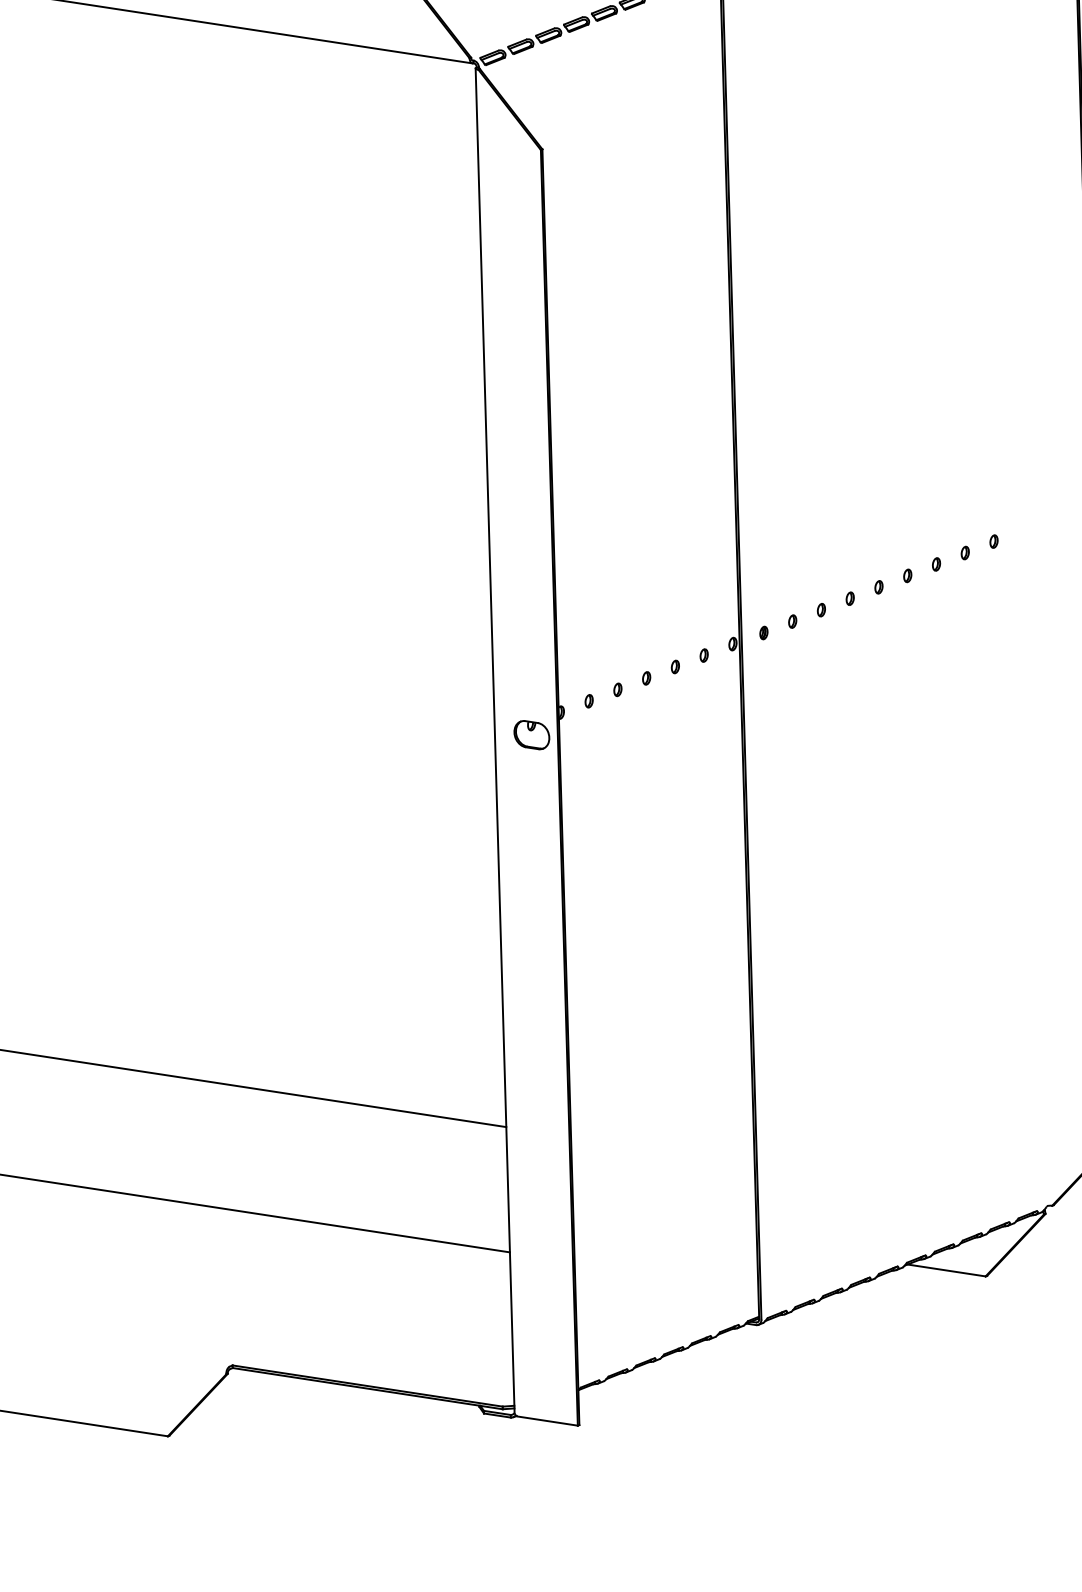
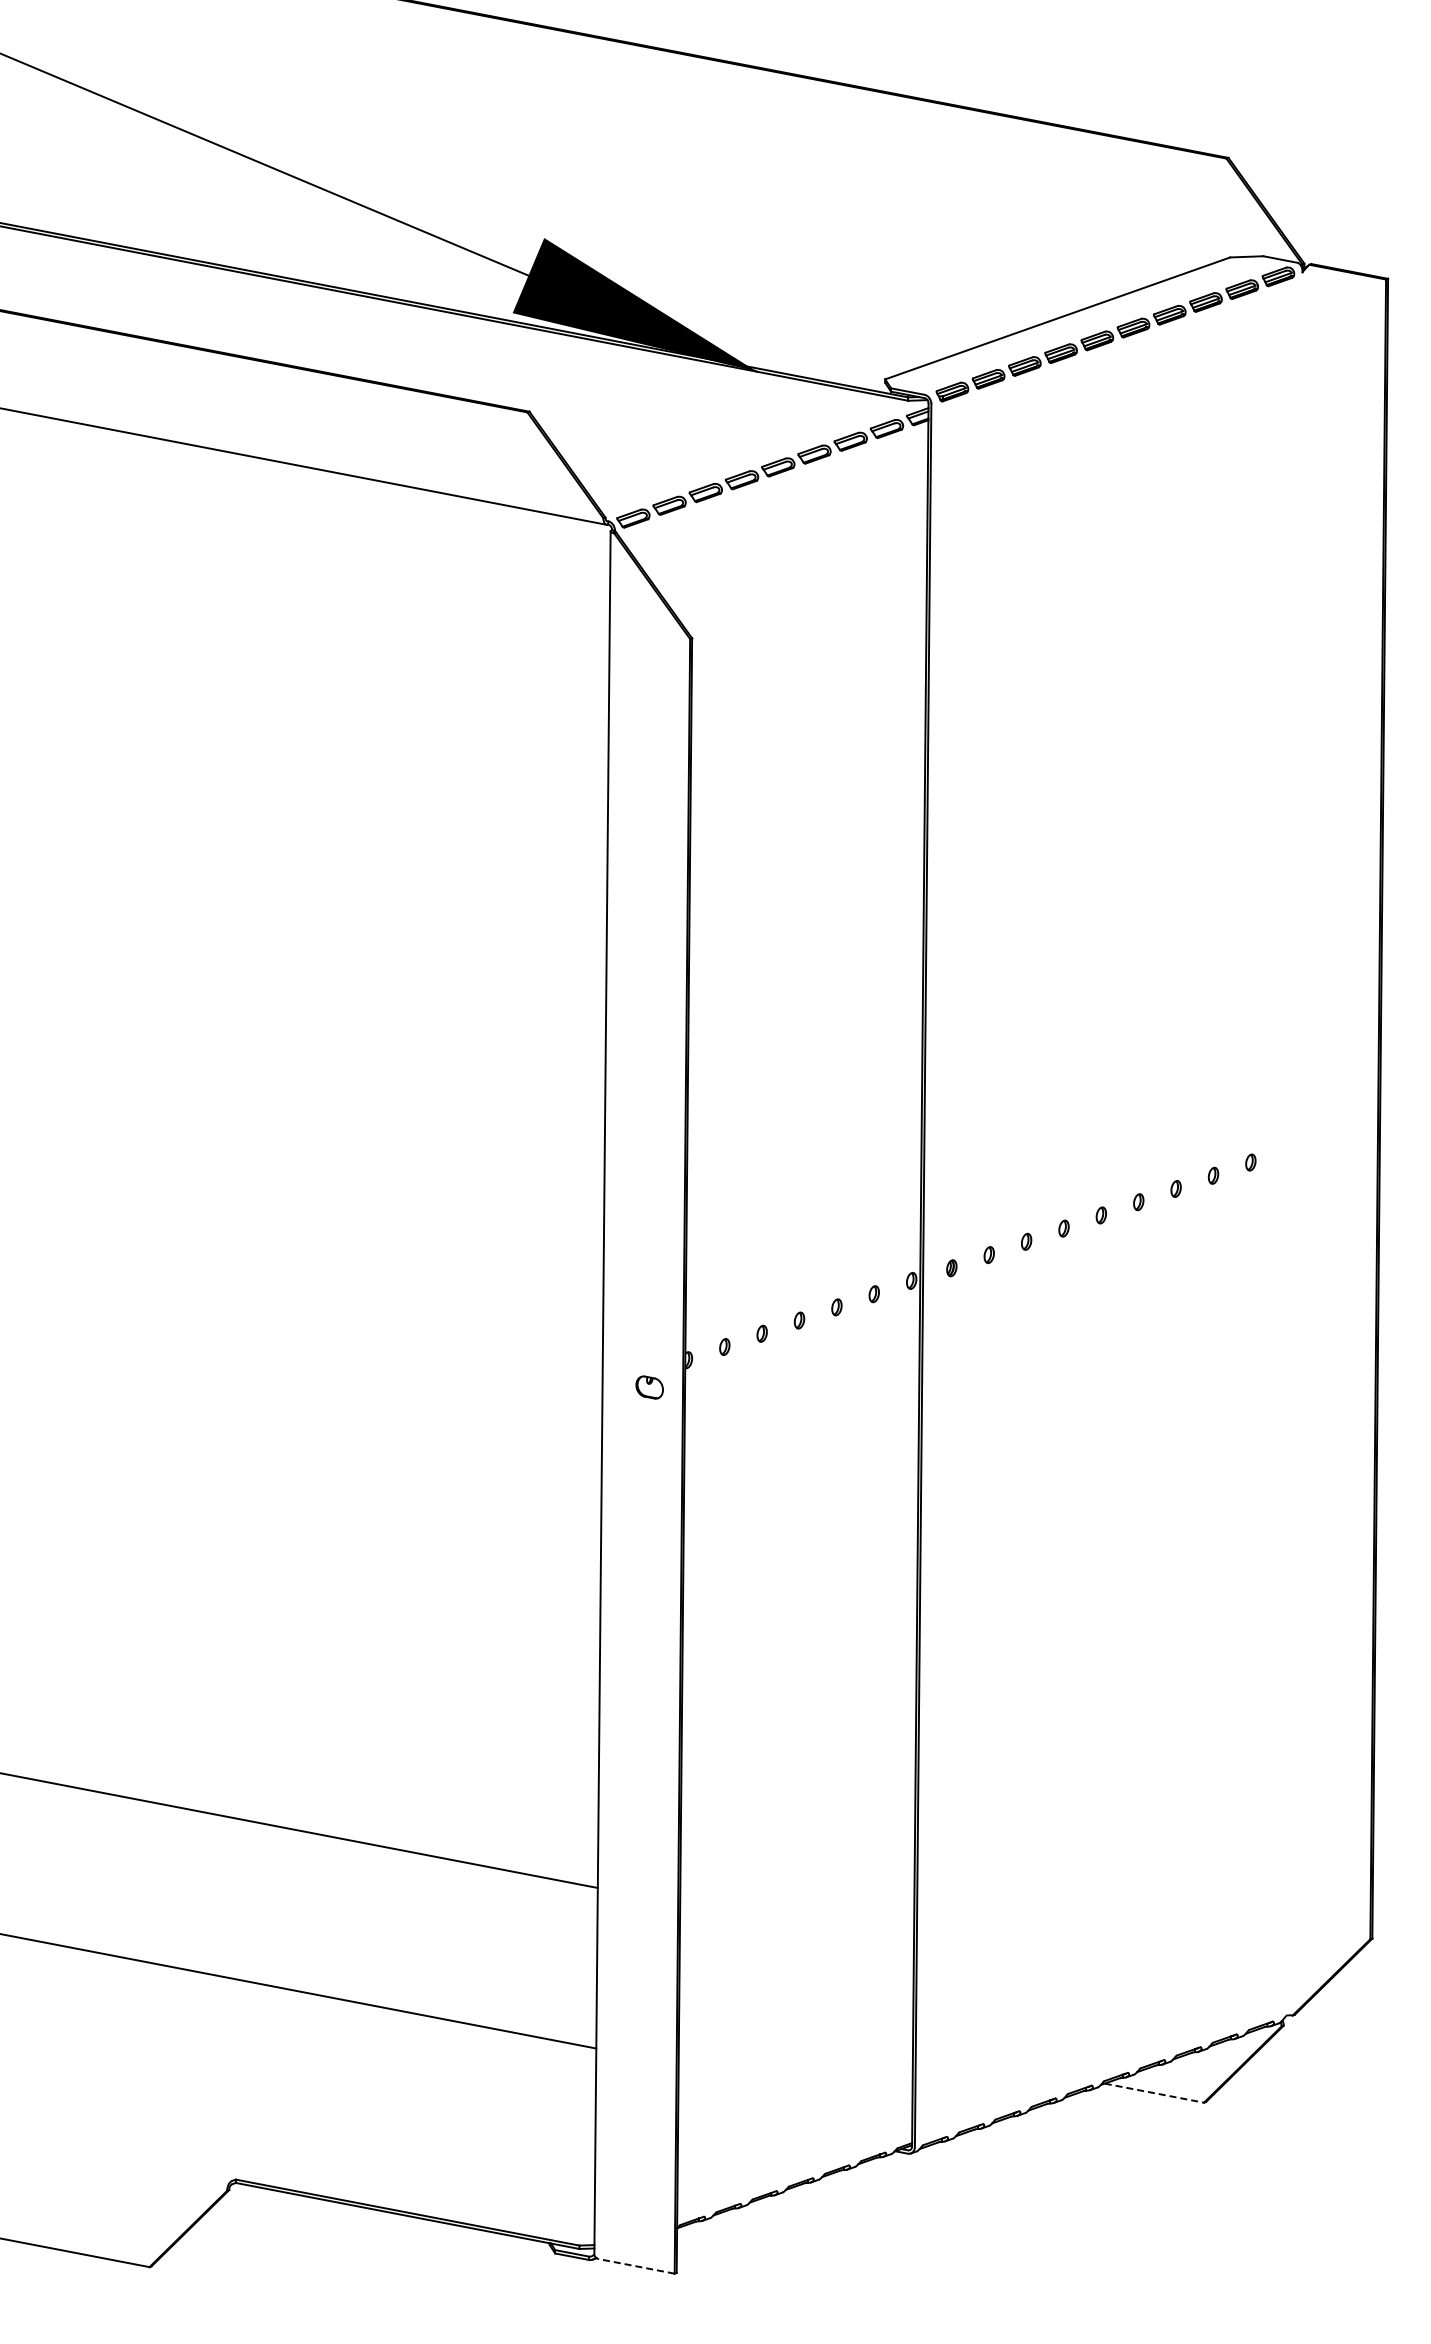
part: (531, 735) -> (649, 1387), size x0.6
line: (946, 1270) -> (1154, 2093), solid -> dashed
line: (547, 1421) -> (635, 2266), solid -> dashed

